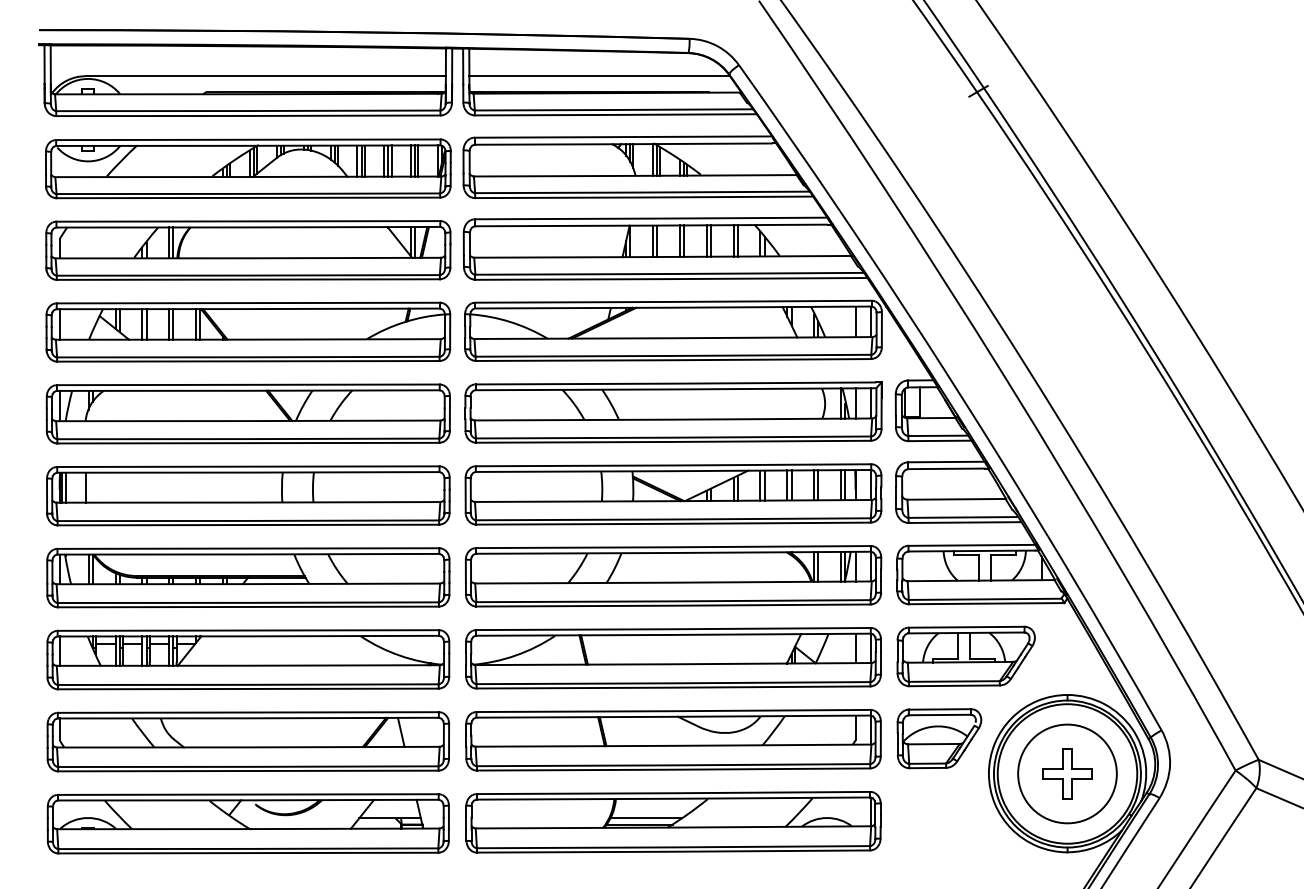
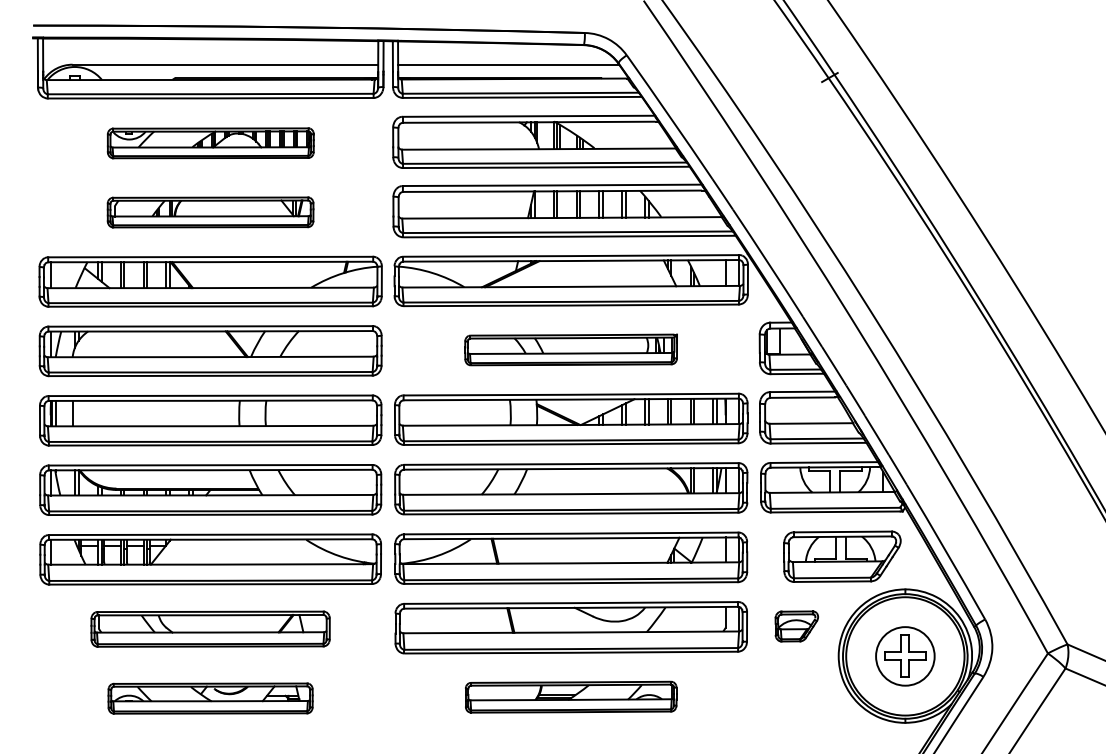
part: (248, 169) -> (210, 143), size x0.6
part: (248, 250) -> (210, 212), size x0.6
part: (672, 412) -> (570, 349), size x0.6
part: (966, 656) -> (842, 556), moved
part: (939, 738) -> (796, 626), size x0.6
part: (248, 742) -> (210, 629), size x0.7
circle: (1067, 774) -> (905, 656), size x0.7
part: (672, 821) -> (570, 696), size x0.6
part: (248, 823) -> (210, 698), size x0.6

